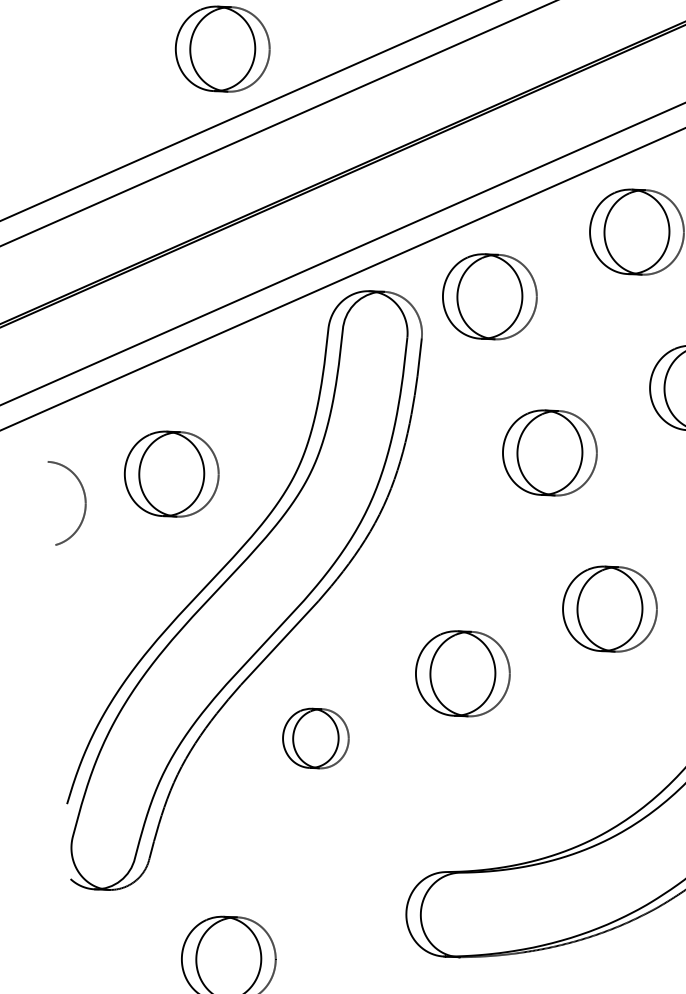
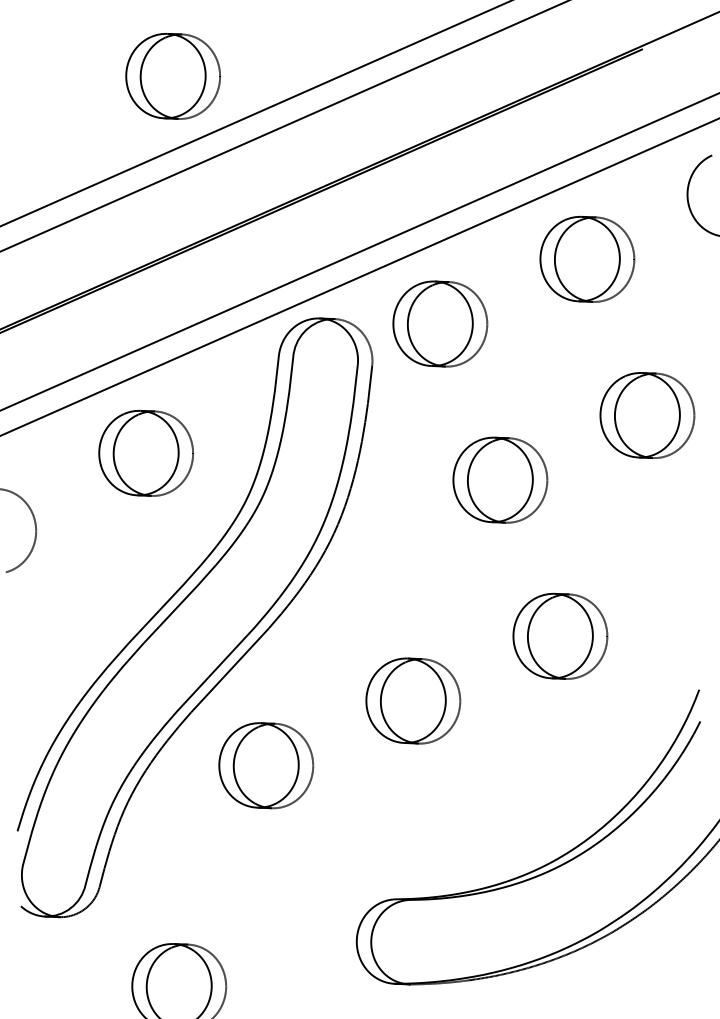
part: (171, 474) -> (145, 453), moved
part: (316, 738) -> (266, 765), size x1.43

